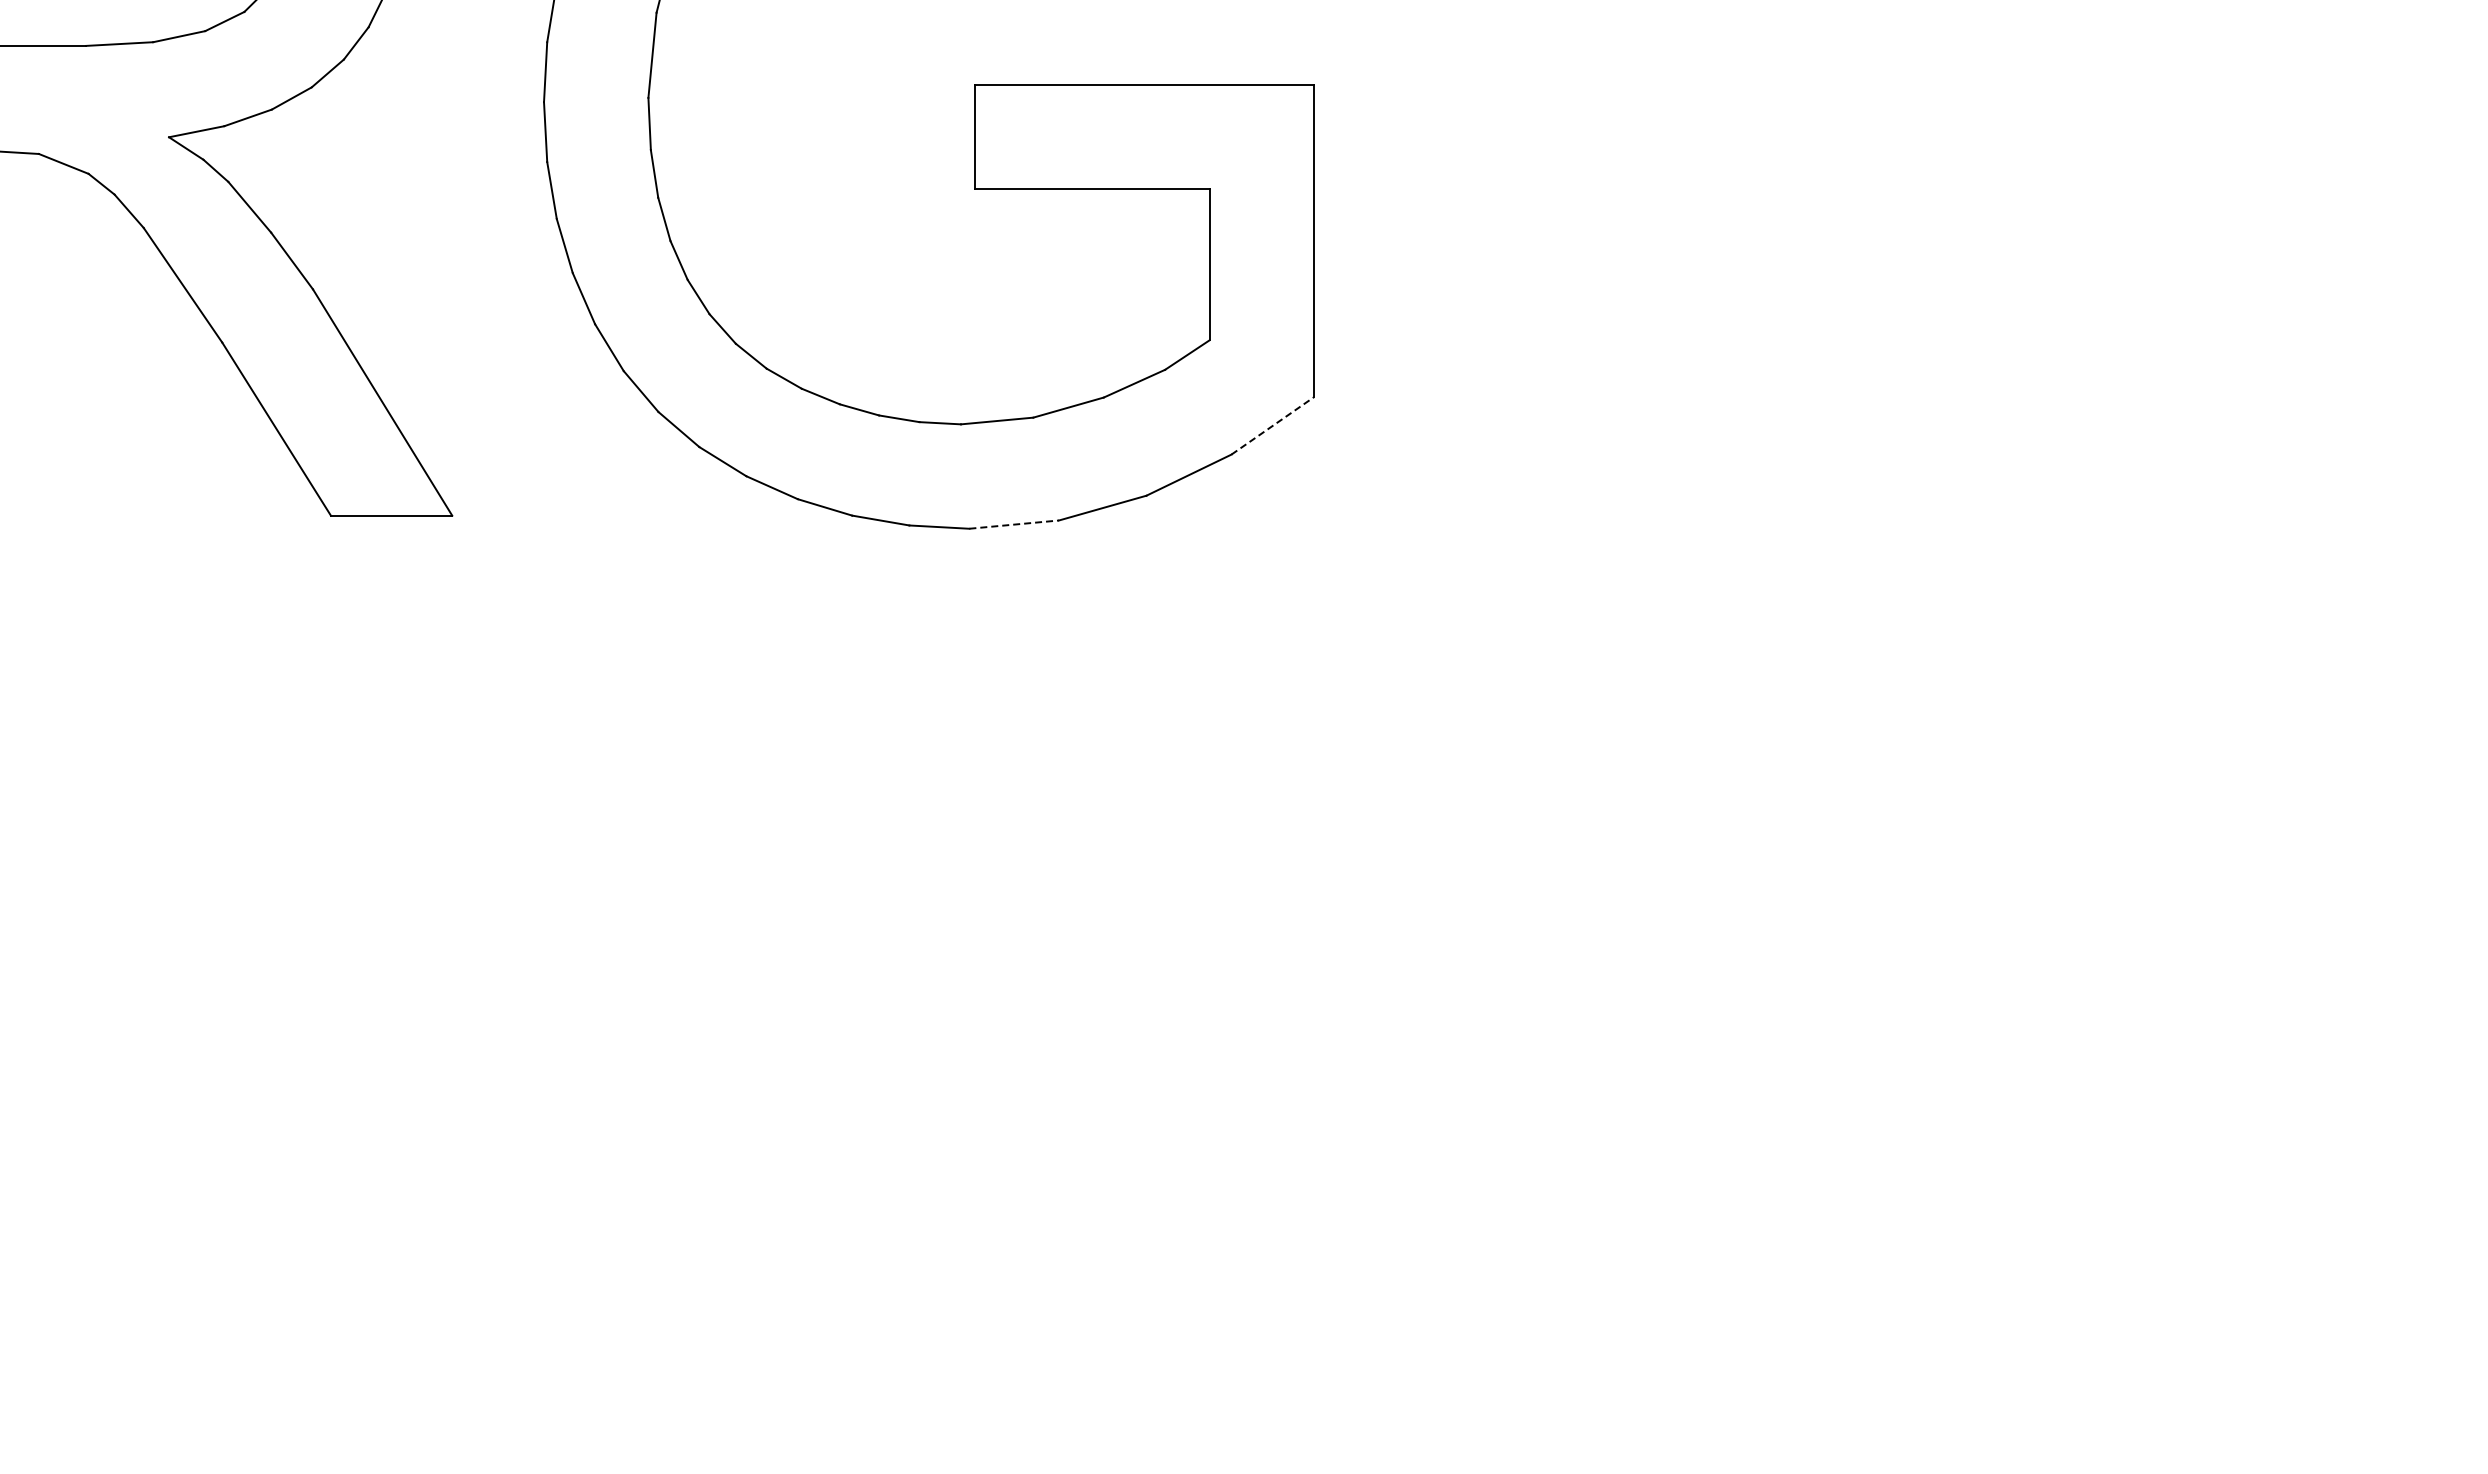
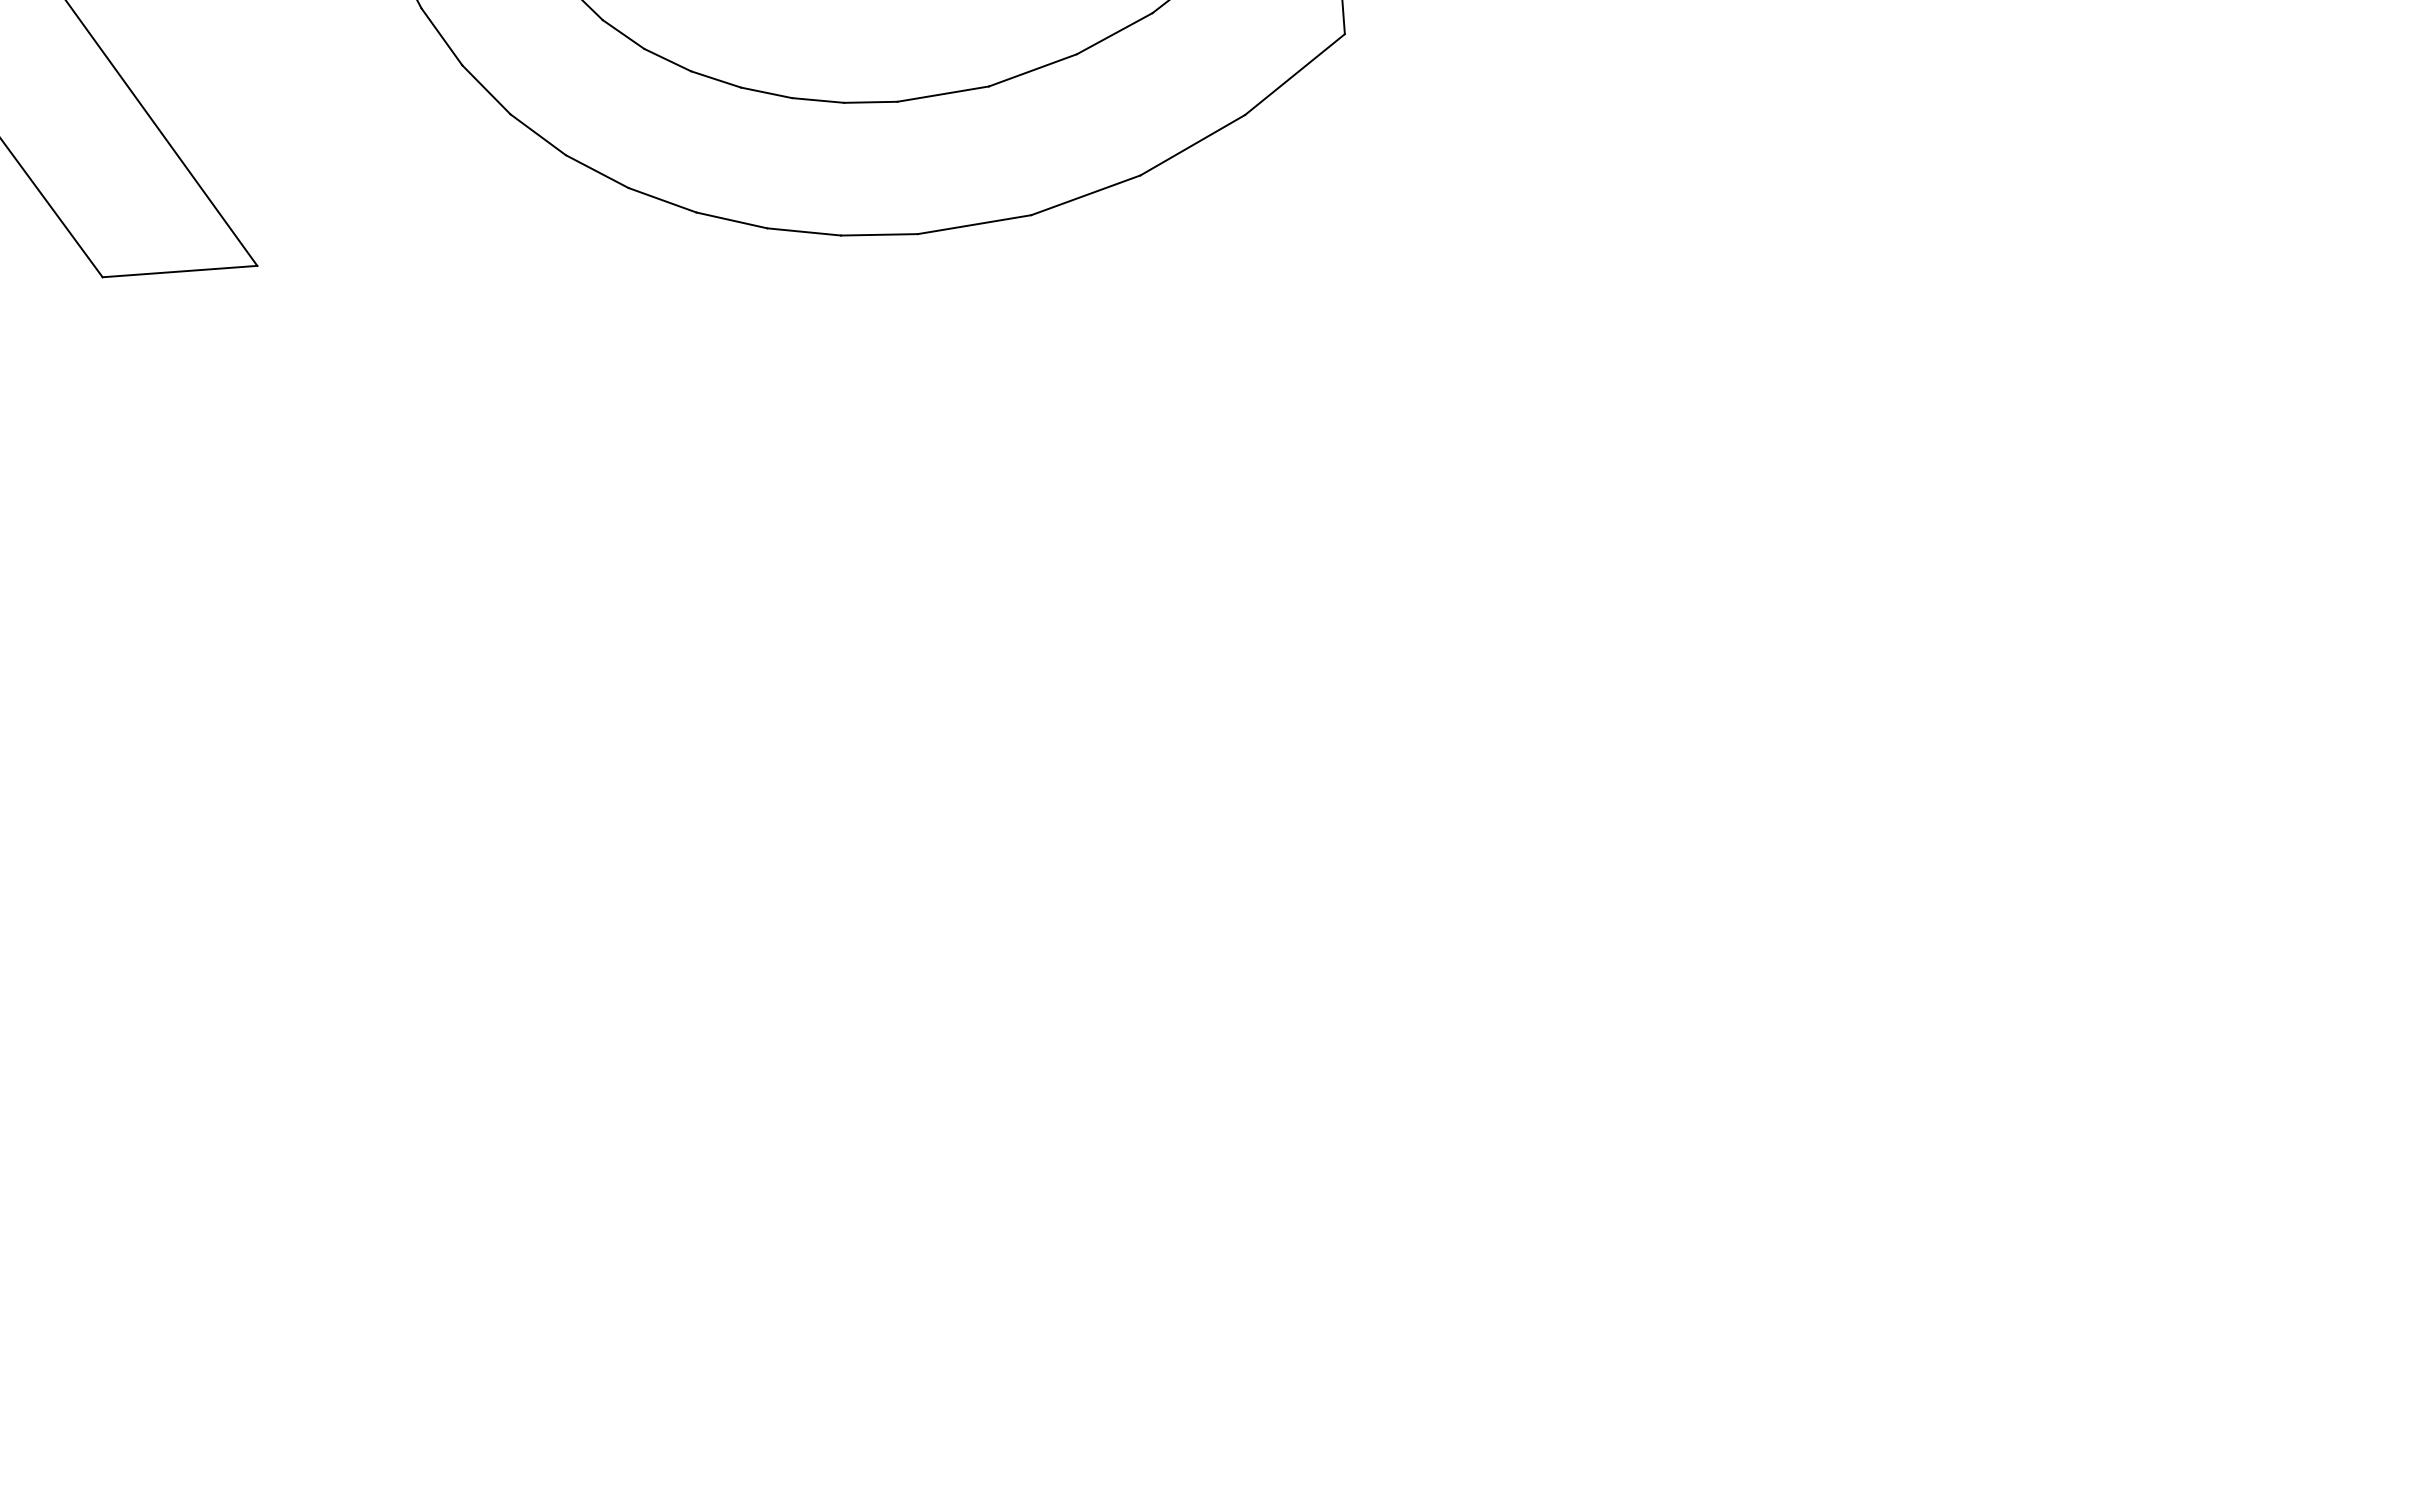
line: (1273, 425) -> (1295, 73), dashed -> solid
line: (1014, 524) -> (974, 224), dashed -> solid

